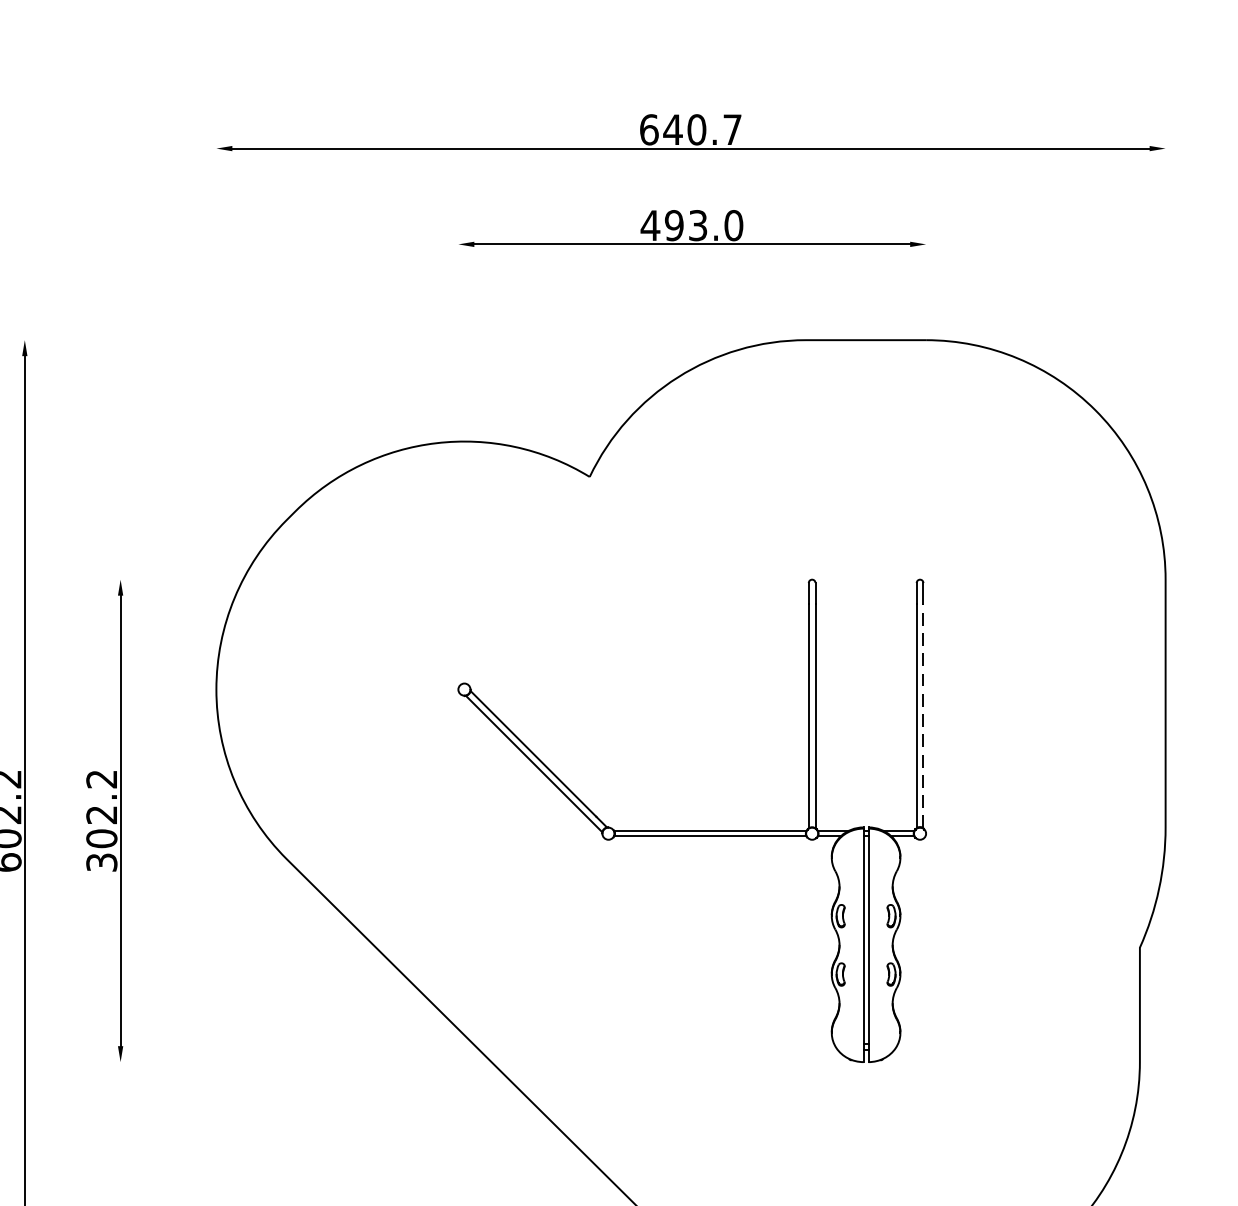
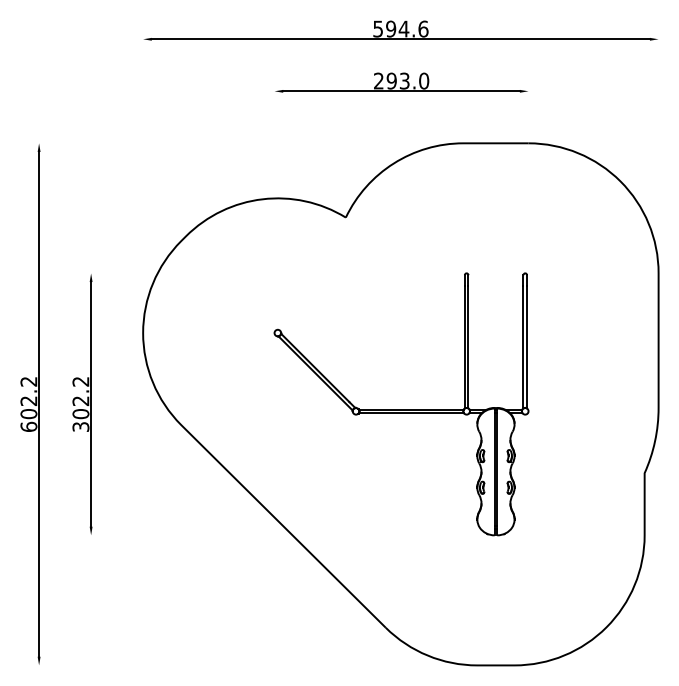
text: (690, 128) -> (400, 28), 640.7 -> 594.6
text: (649, 224) -> (378, 80), 493.0 -> 293.0
line: (924, 716) -> (527, 347), dashed -> solid

